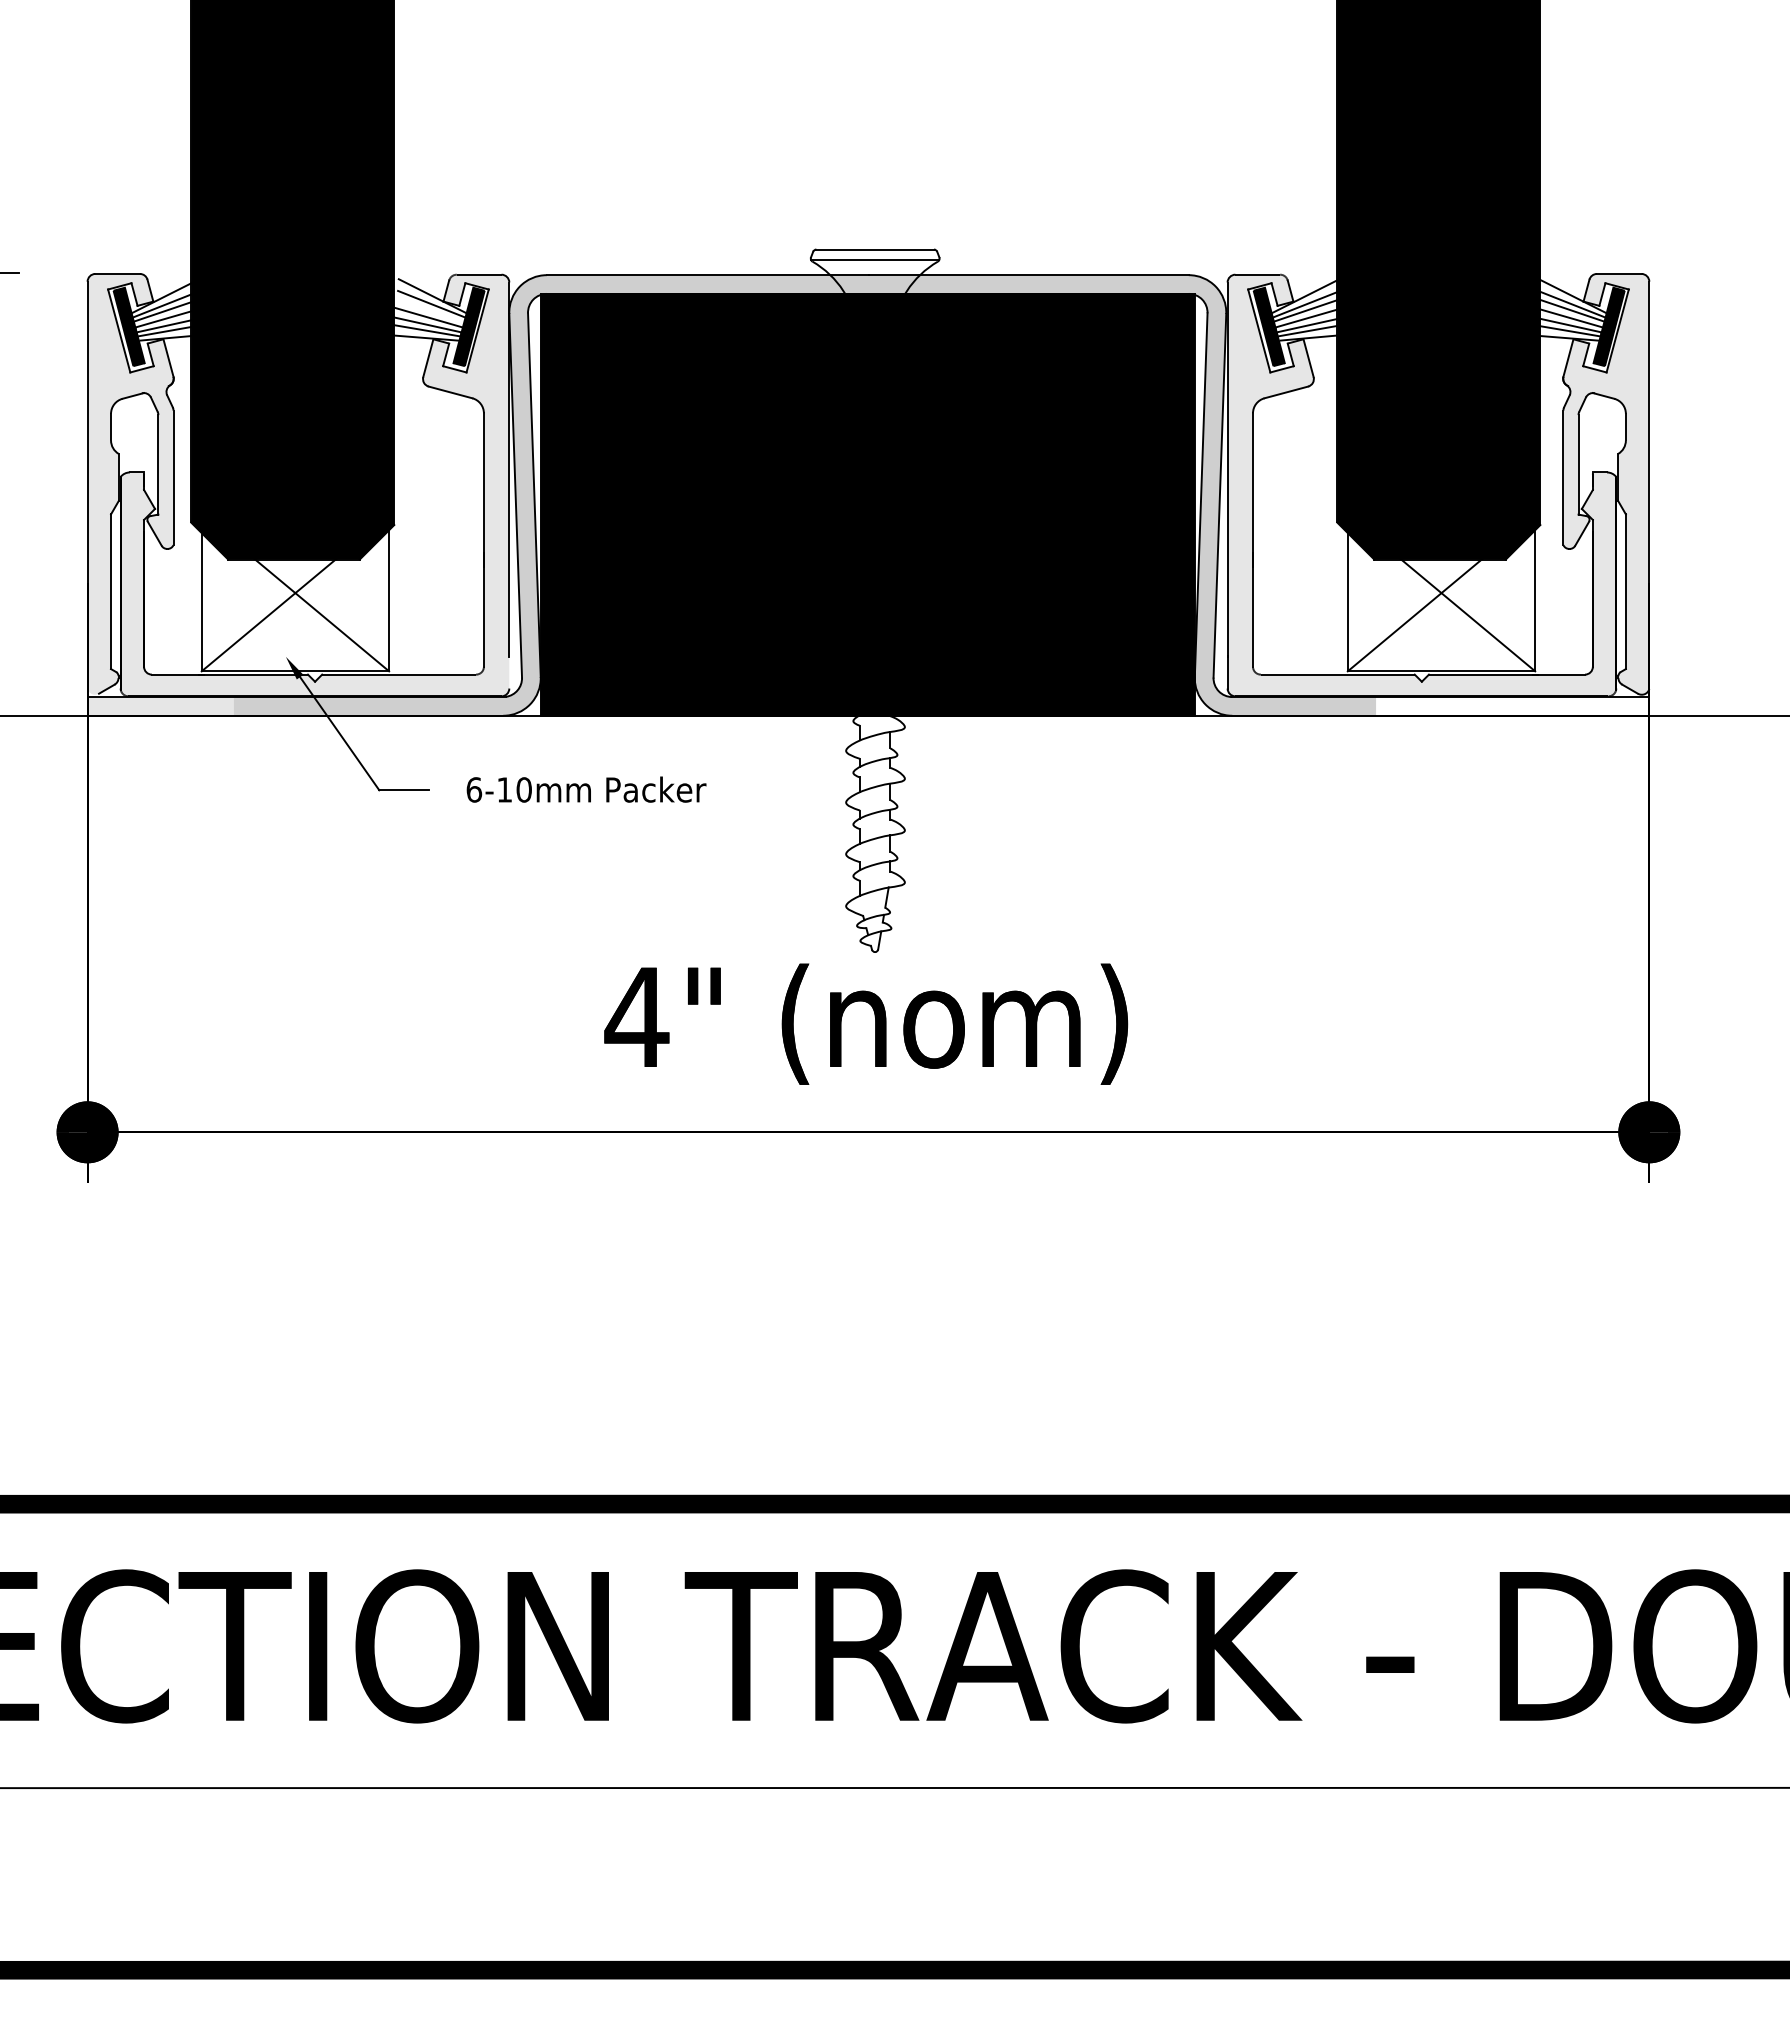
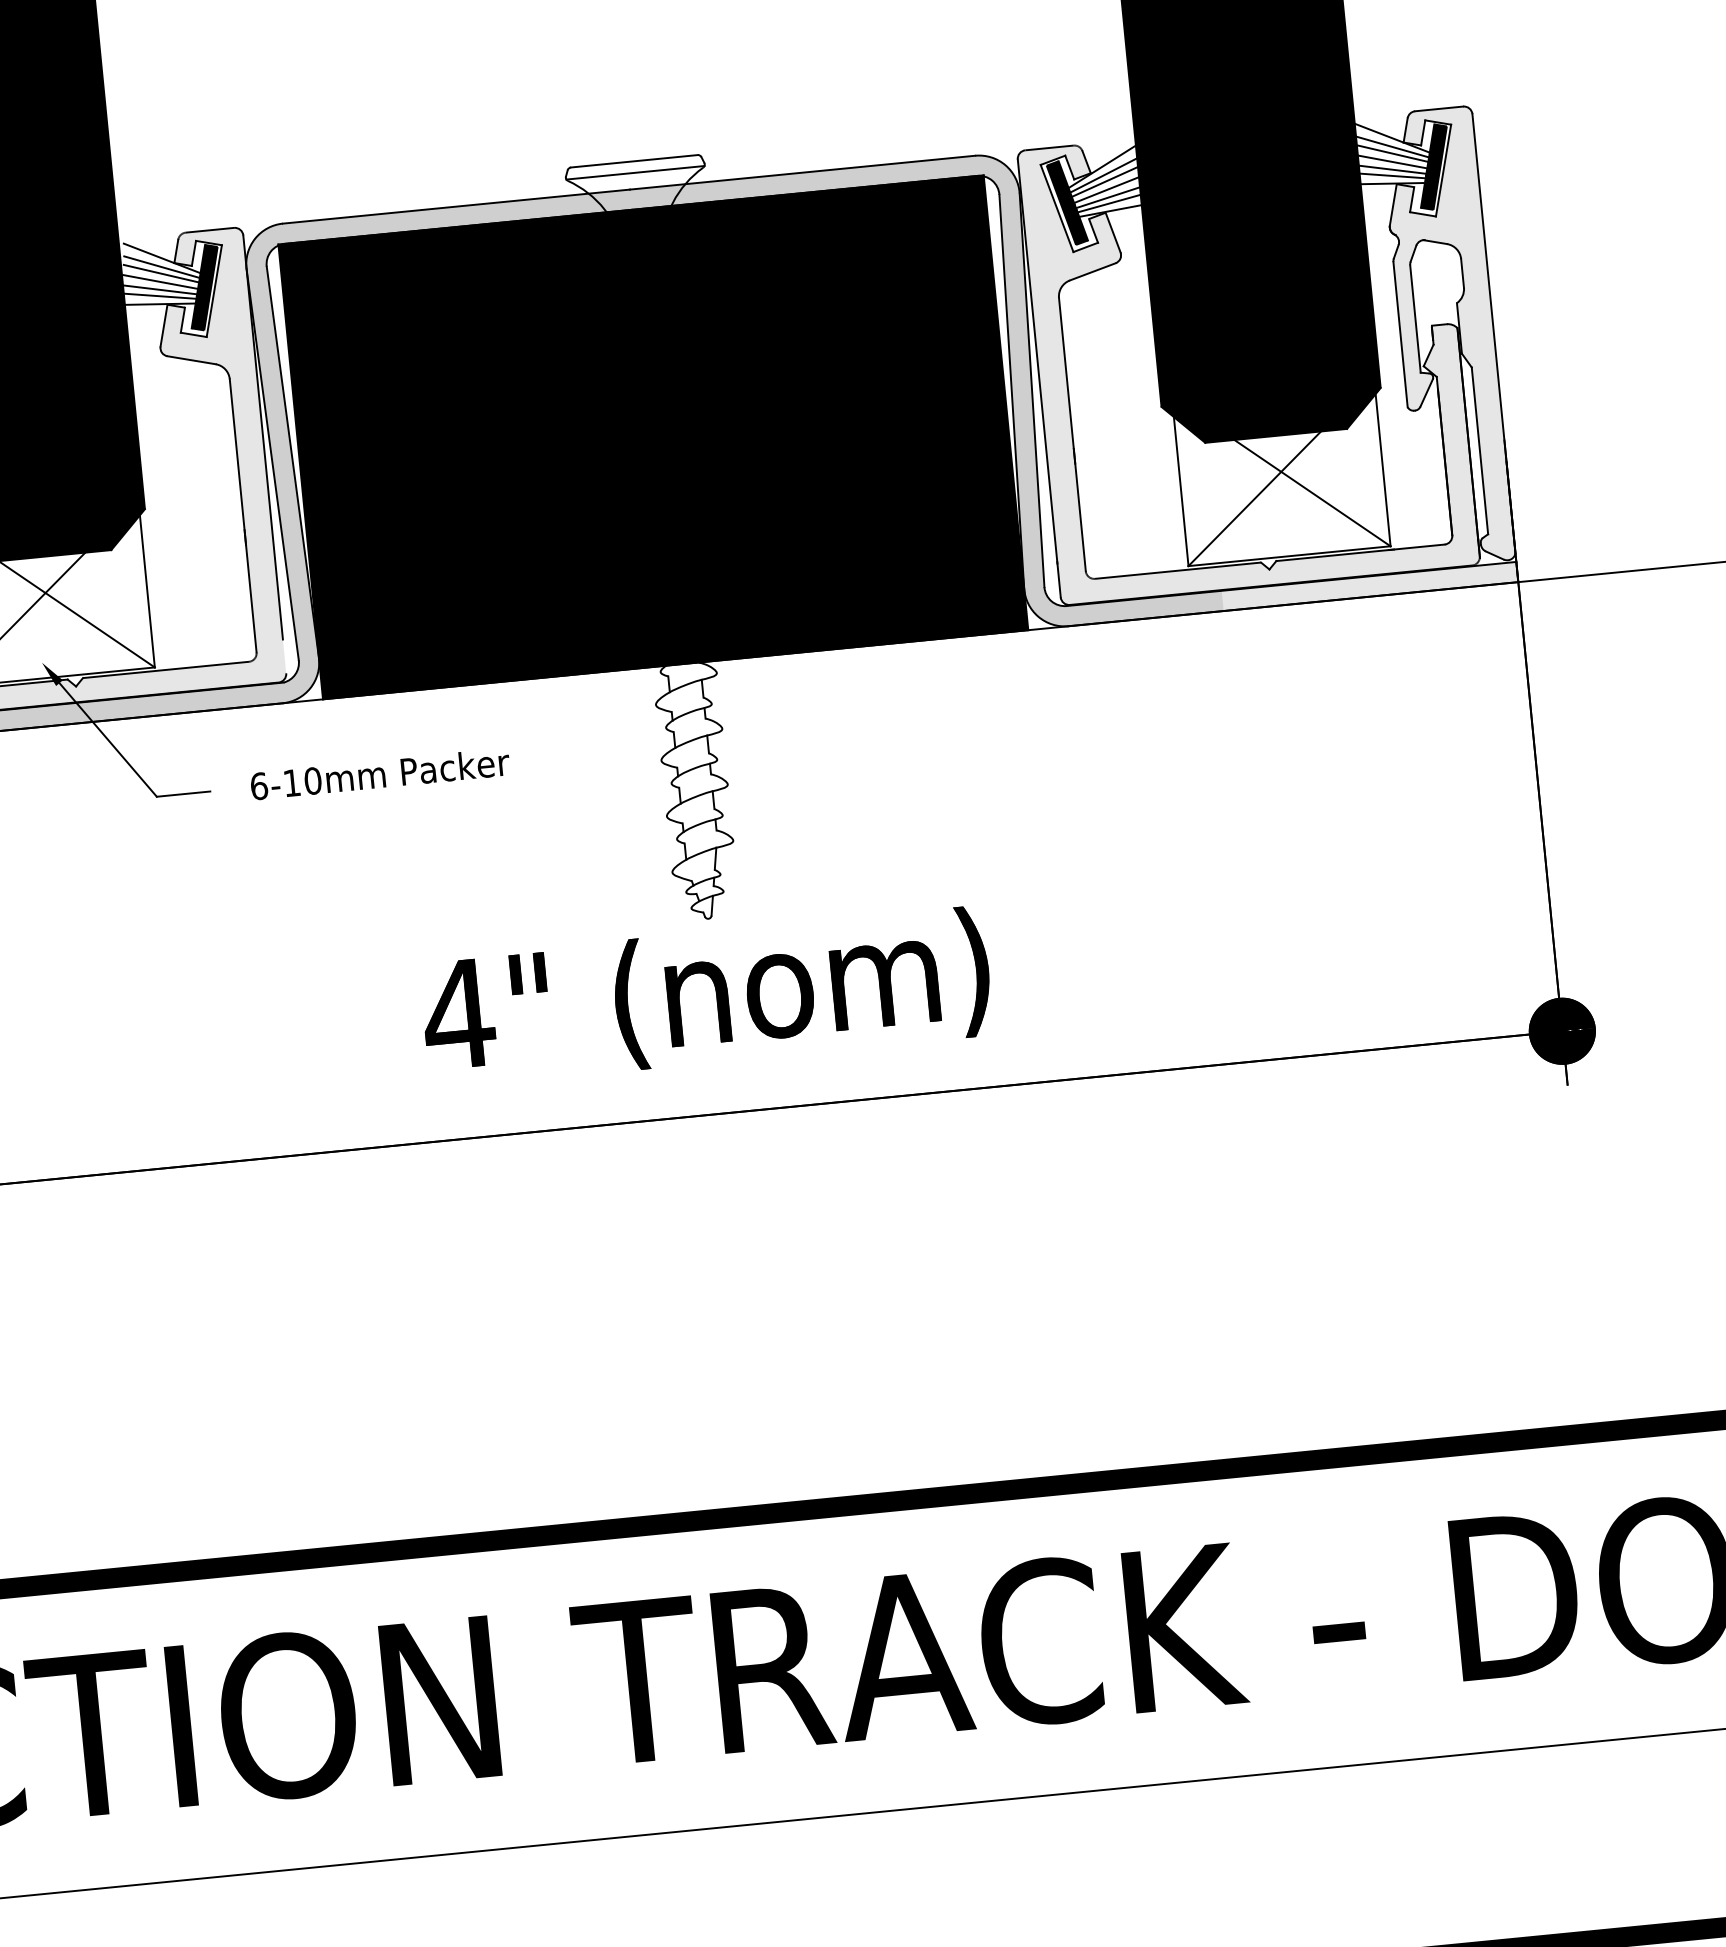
line: (429, 309) -> (160, 273), added
fill: (1512, 706) -> (1369, 586), added

